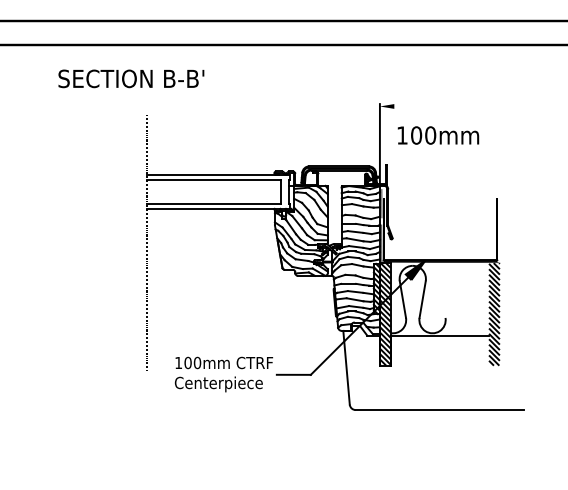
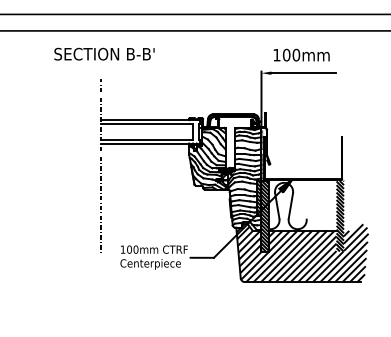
text: (131, 77) -> (104, 53), moved
line: (440, 106) -> (303, 73), added
text: (438, 134) -> (301, 54), moved
hatch: (439, 368) -> (302, 253), added

